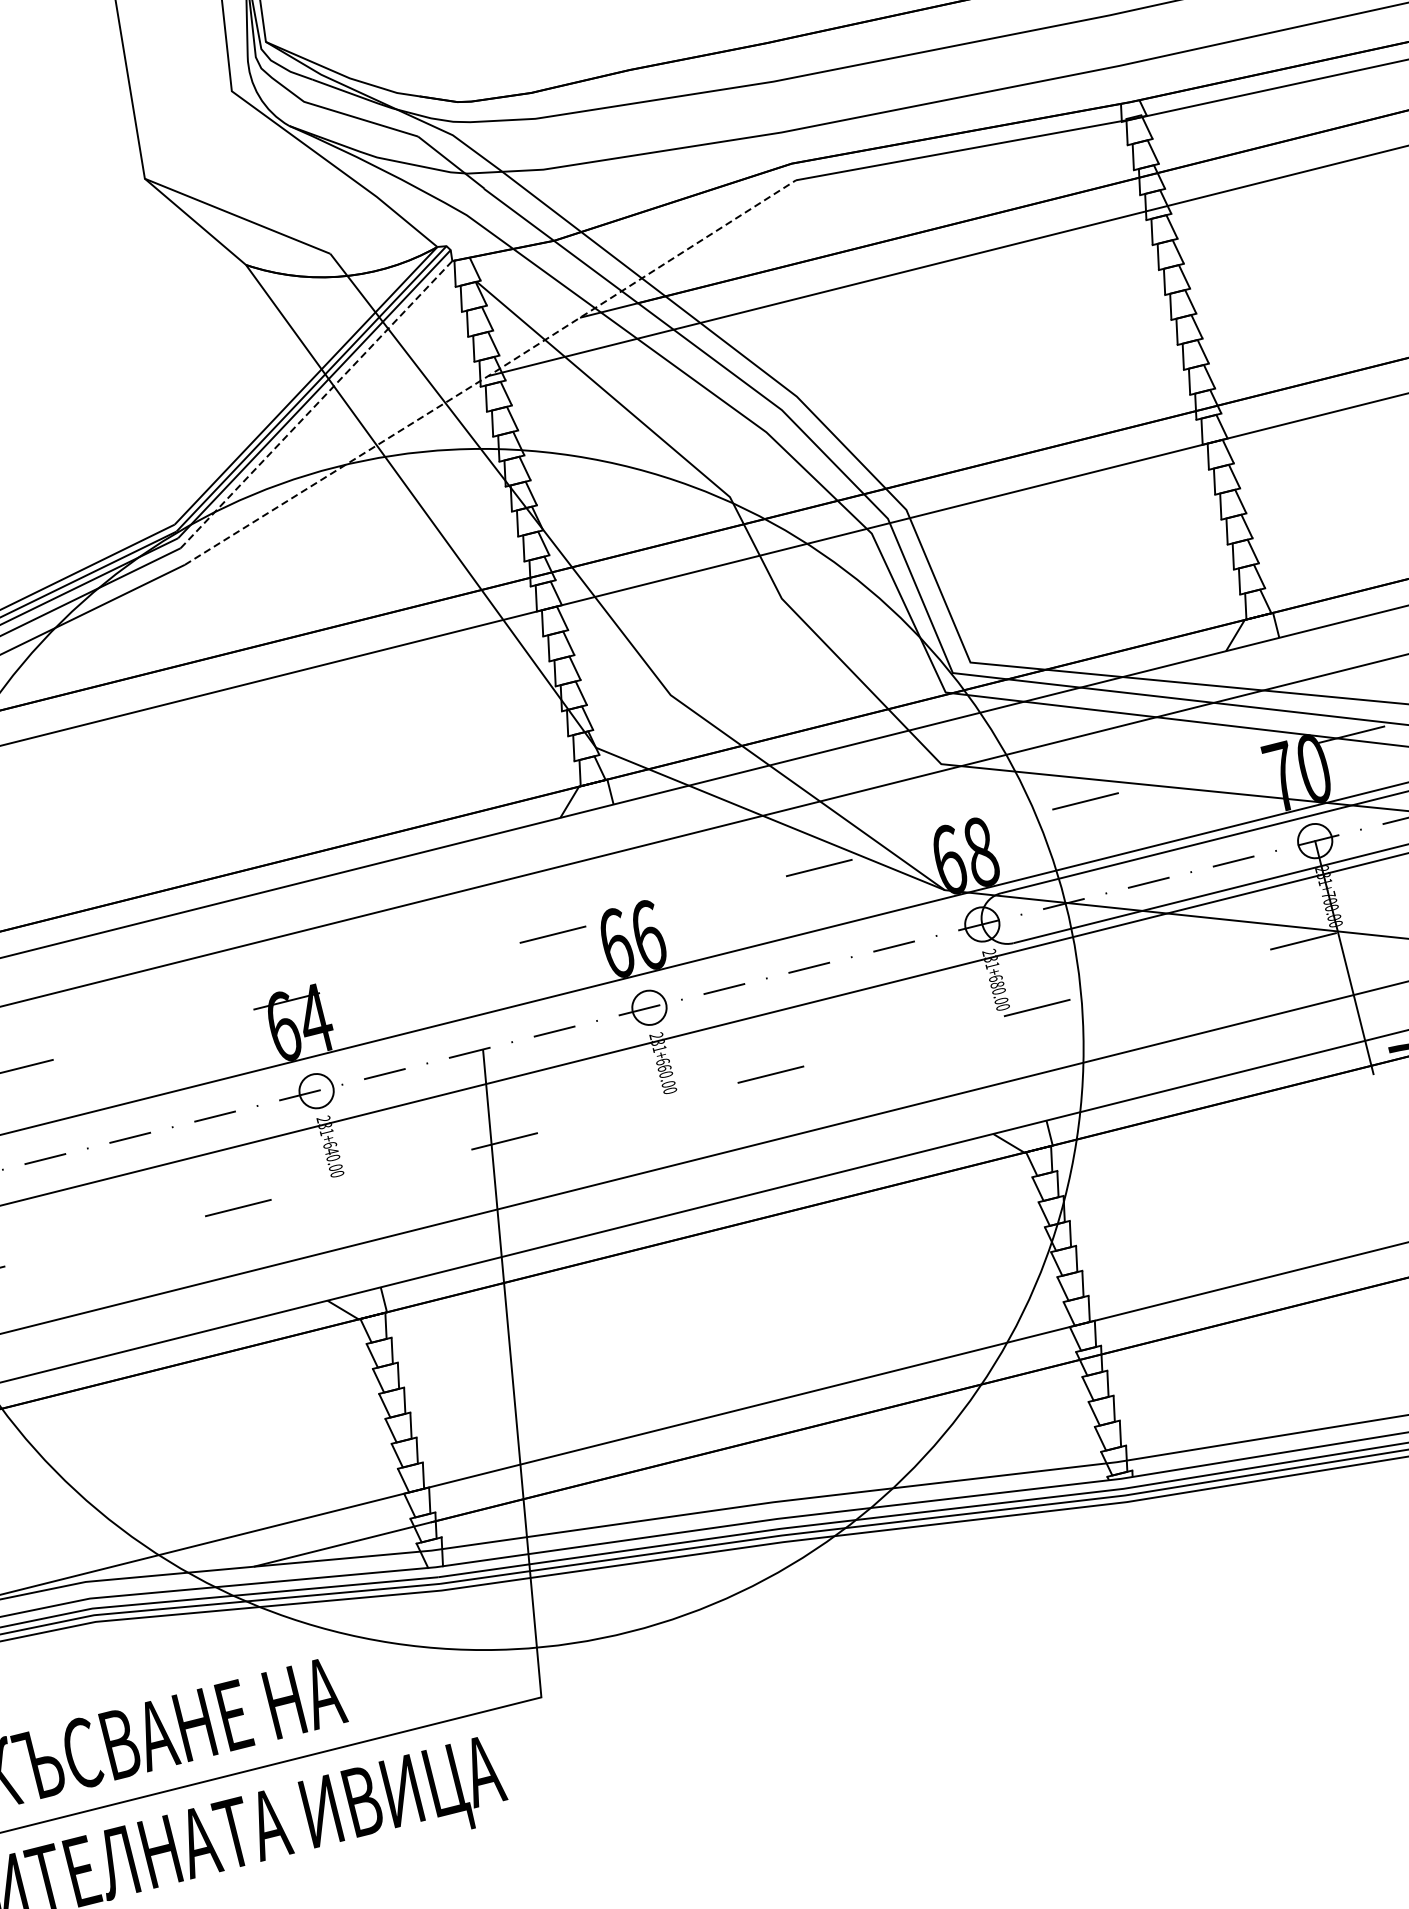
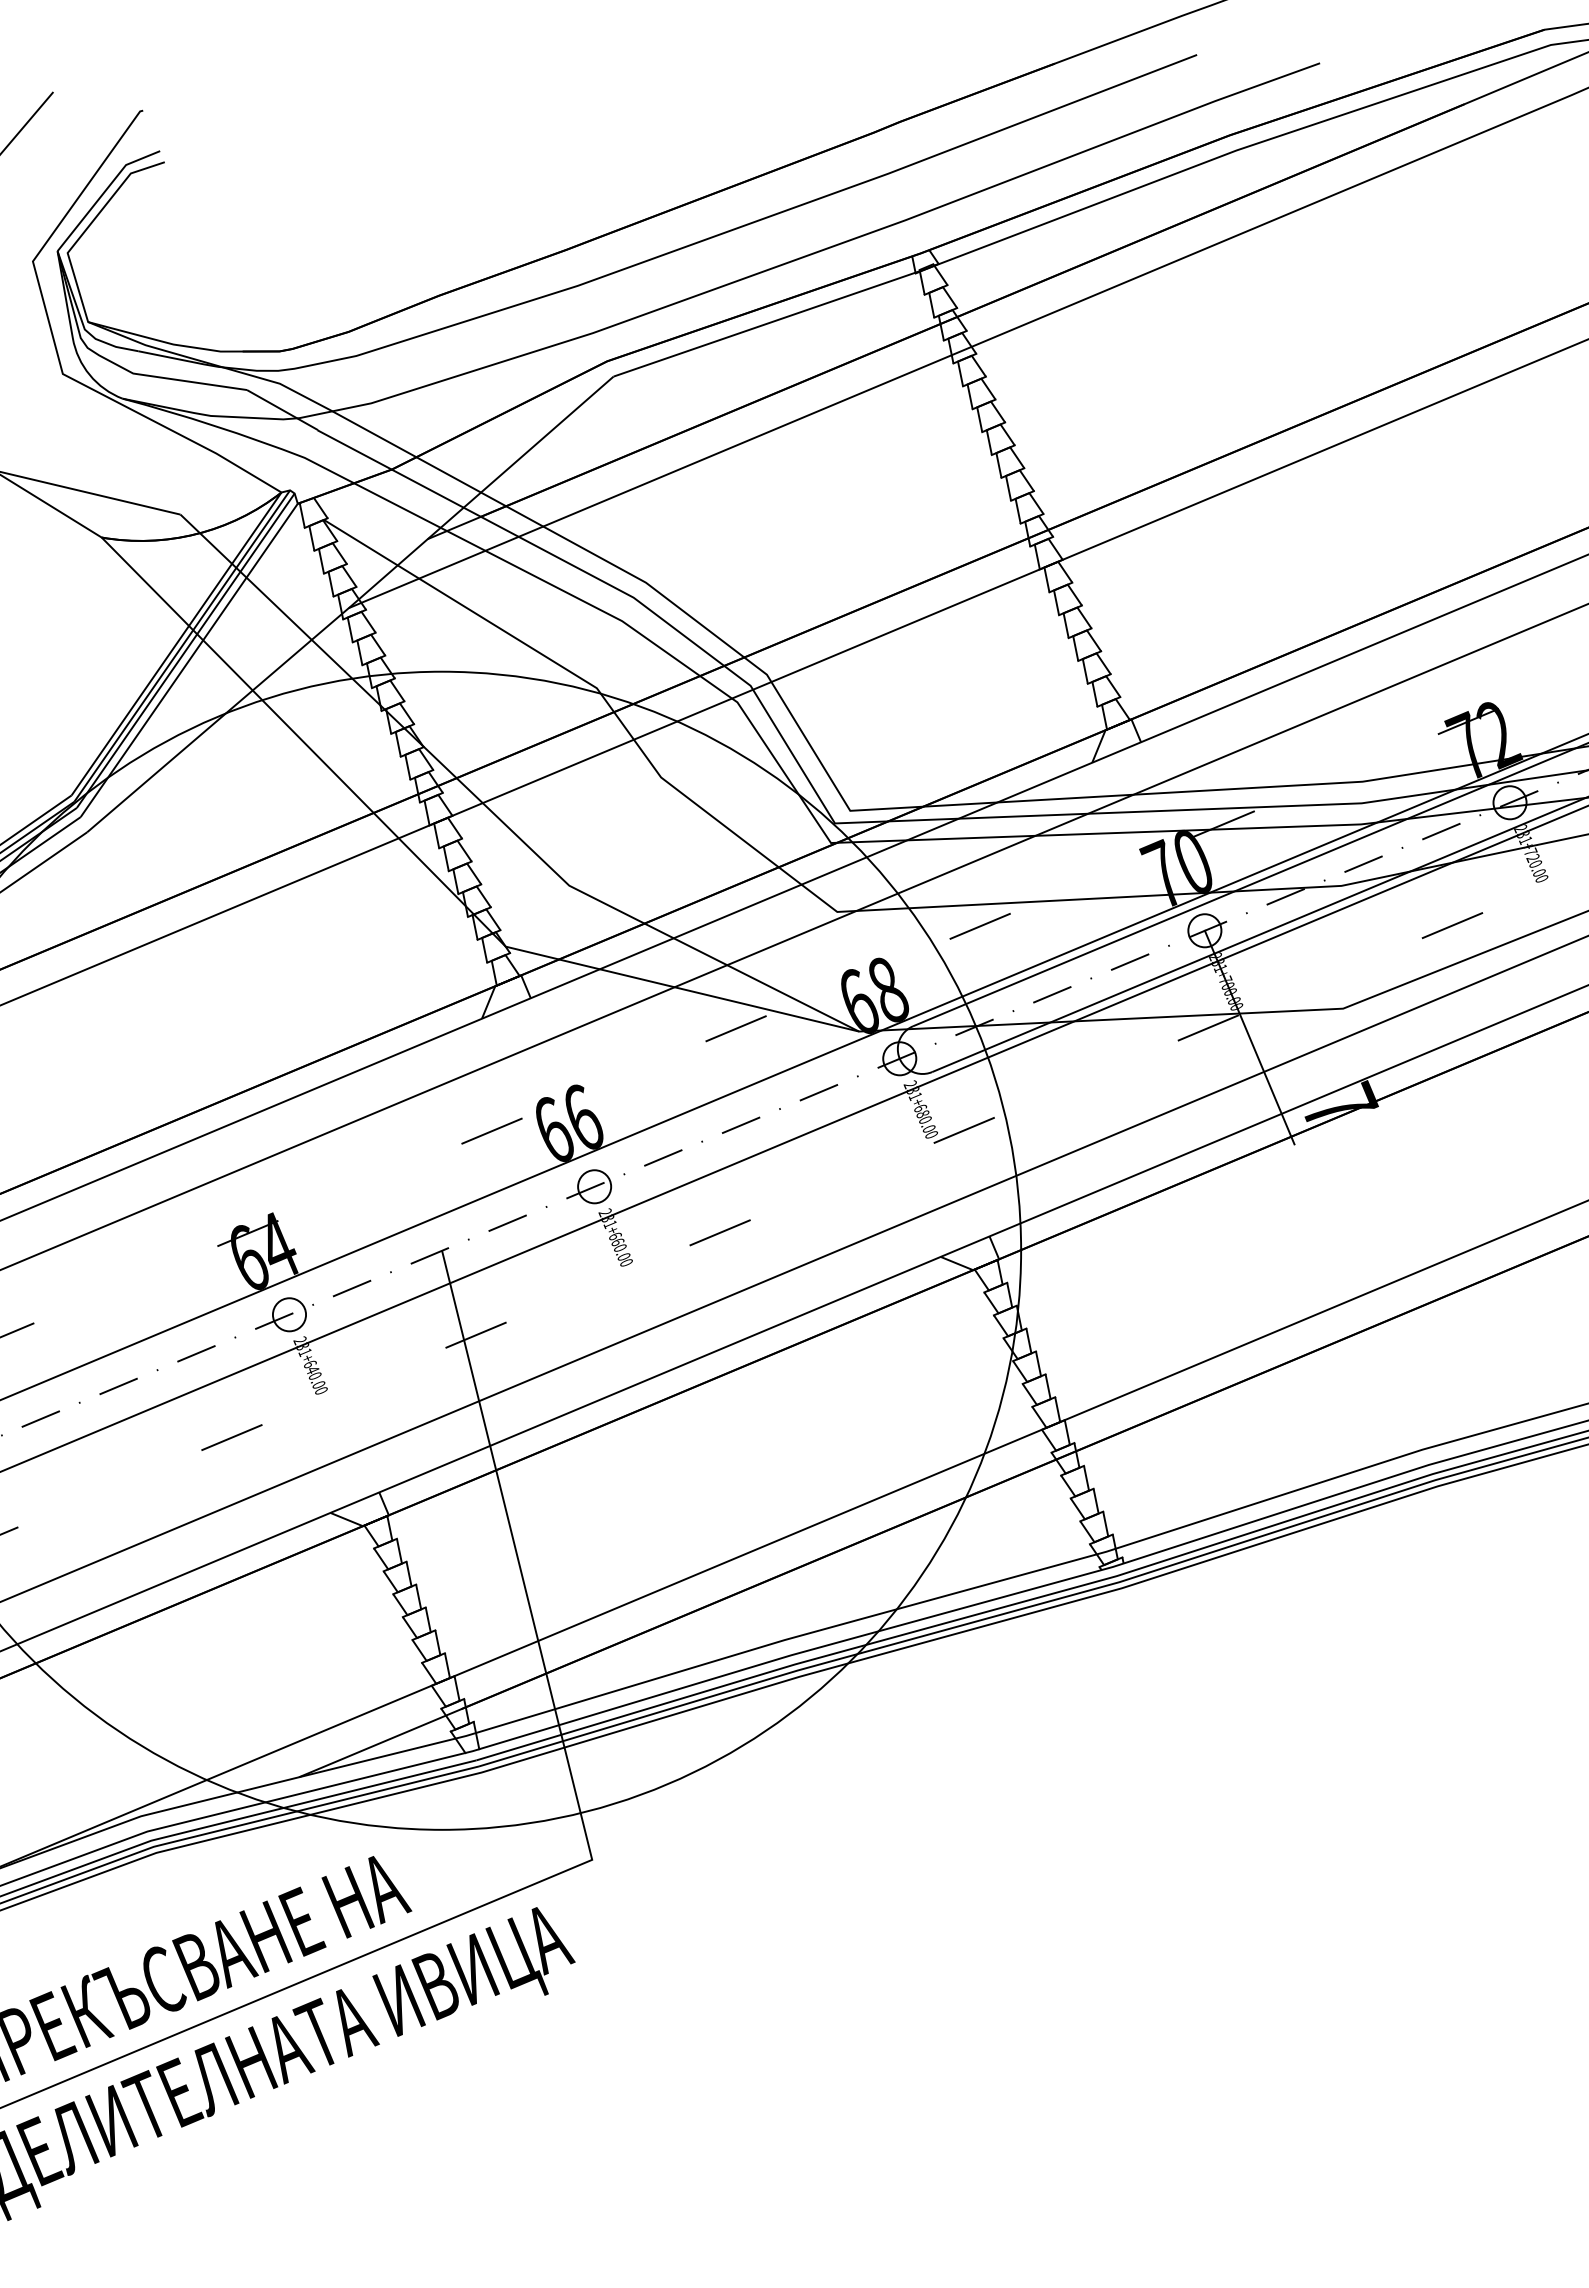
line: (491, 374) -> (351, 606), dashed -> solid
line: (316, 404) -> (189, 660), dashed -> solid

